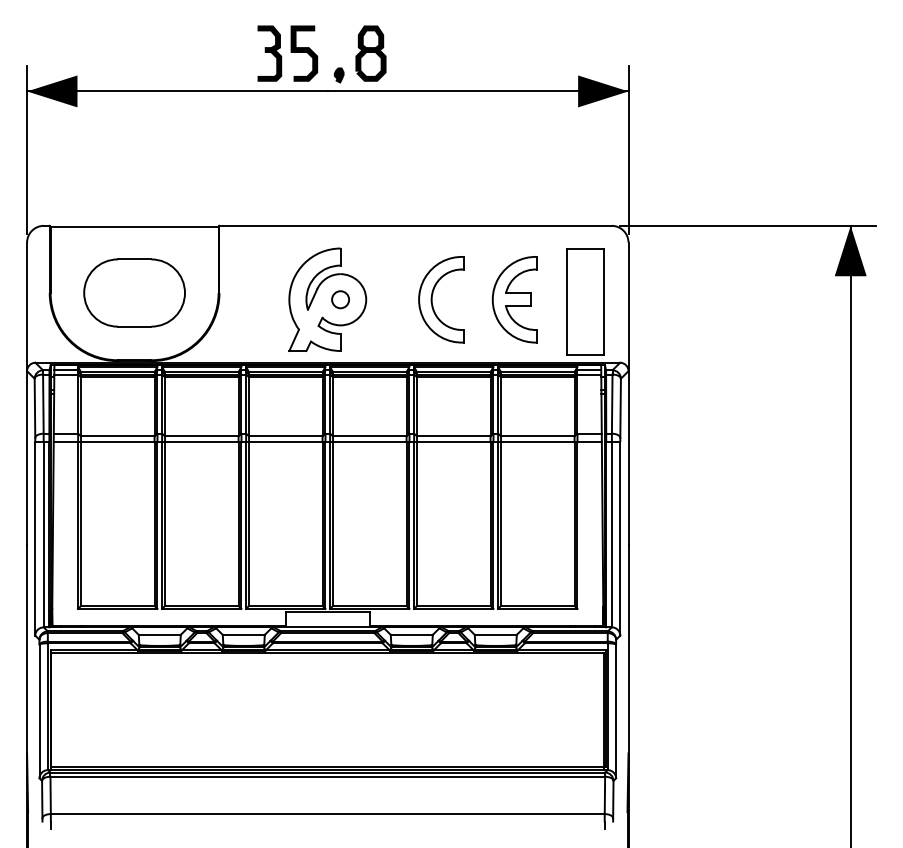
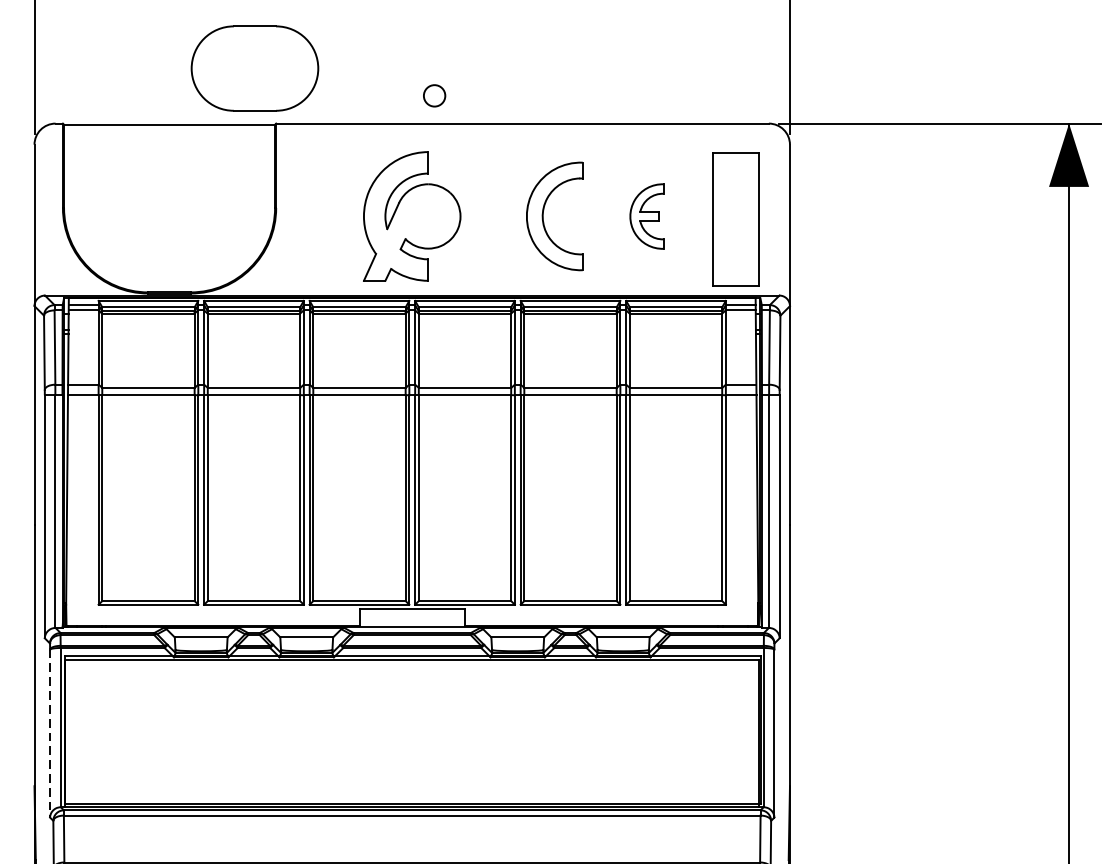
part: (134, 292) -> (254, 67), moved
circle: (340, 299) -> (434, 95), moved
part: (514, 299) -> (646, 216), size x0.6
line: (39, 711) -> (50, 733), solid -> dashed

